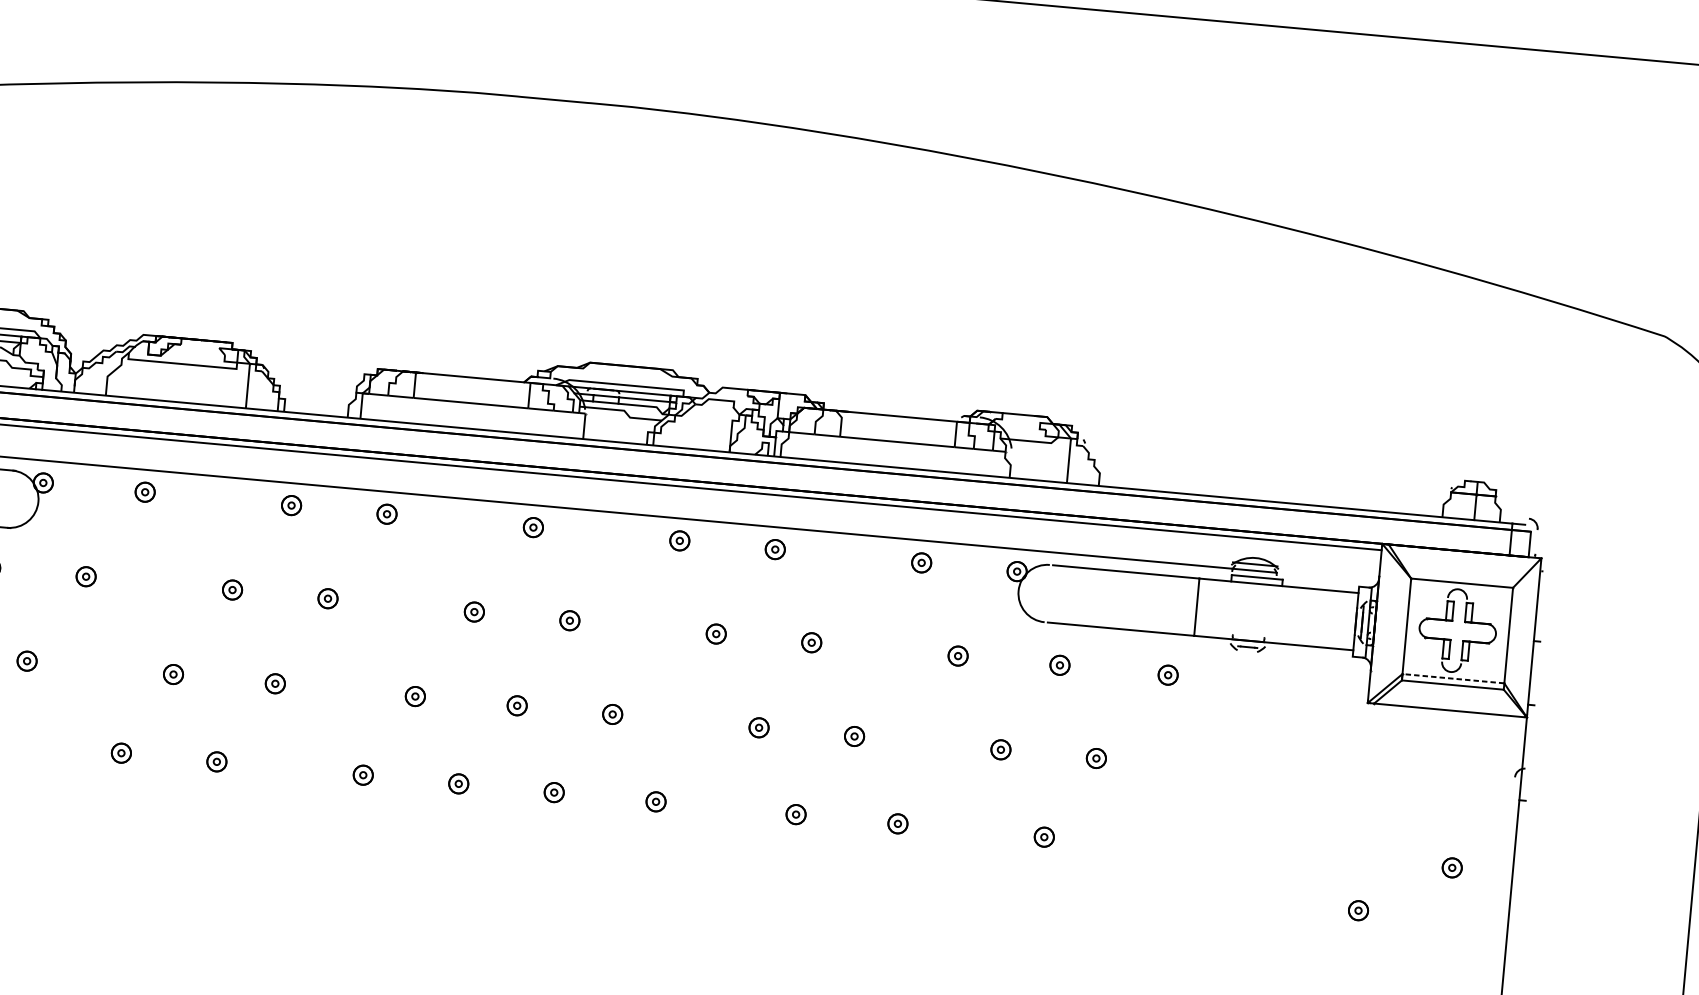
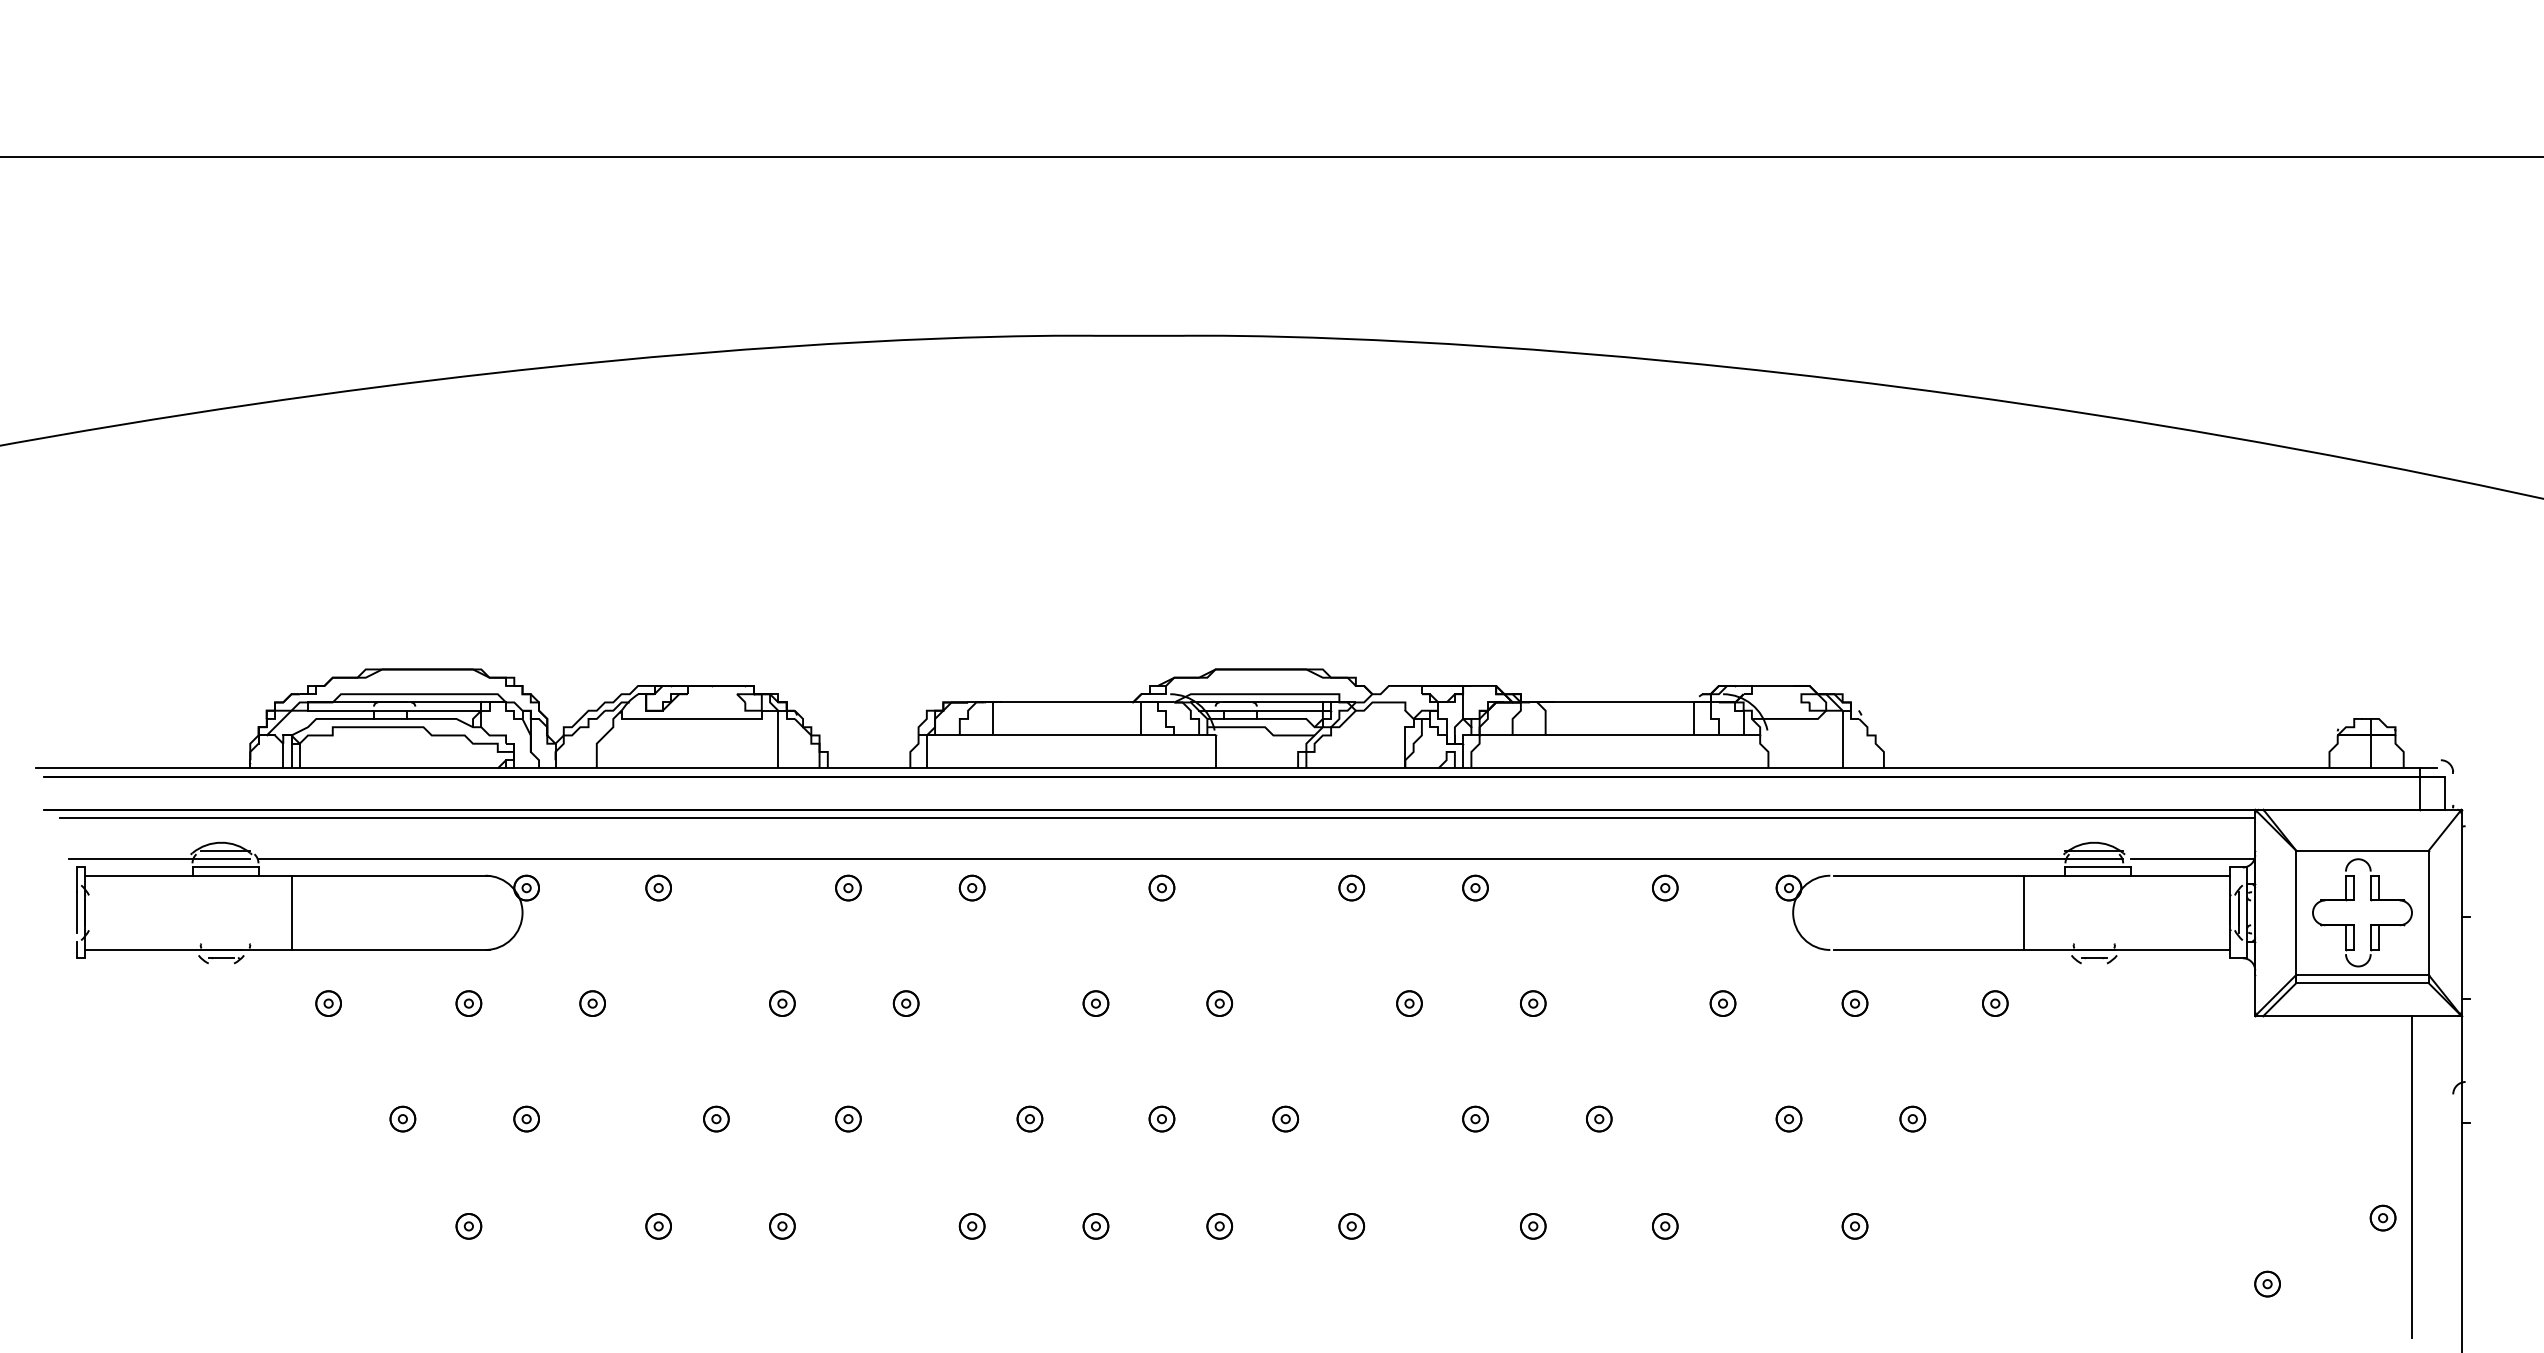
line: (1331, 577) -> (2193, 859), added
line: (1452, 678) -> (2361, 974), dashed -> solid
line: (1477, 837) -> (2411, 1176), added

